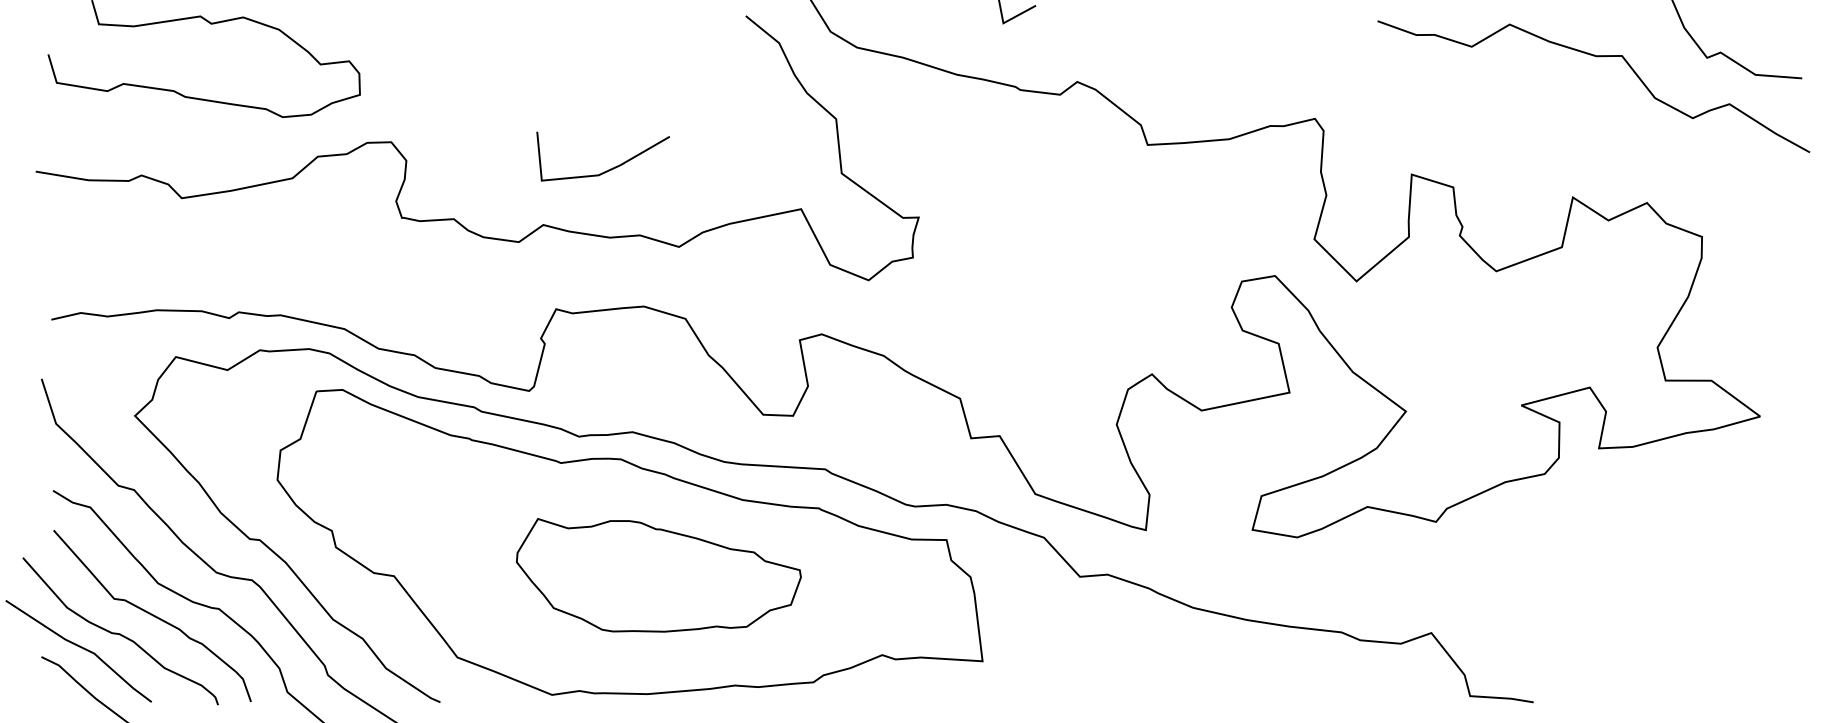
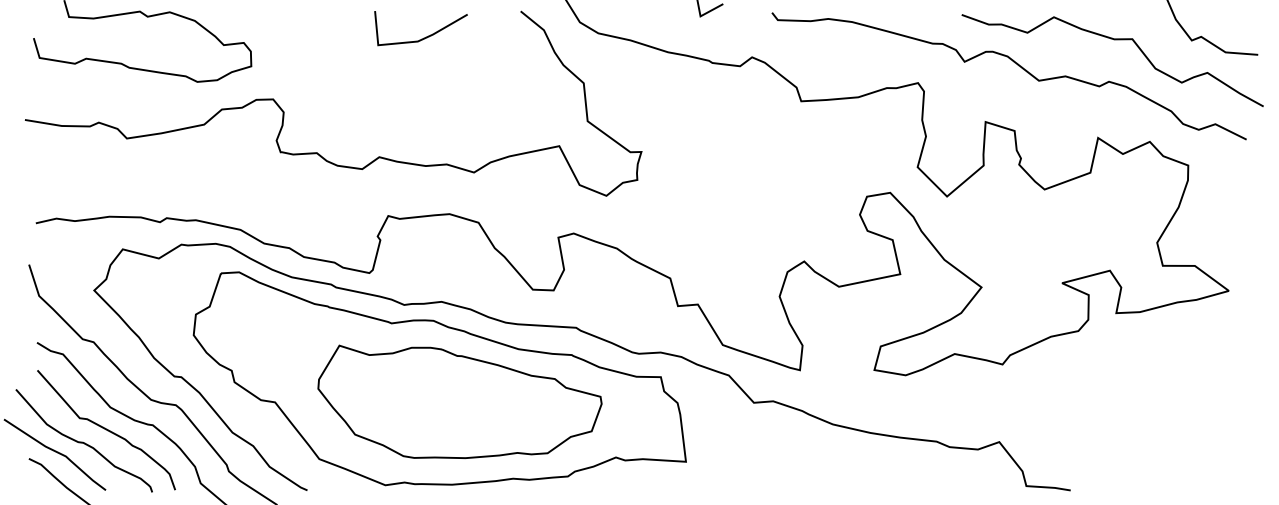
curve: (1458, 95) -> (1018, 66), added
line: (606, 169) -> (423, 37), moved
part: (658, 574) -> (459, 401), size x1.43

